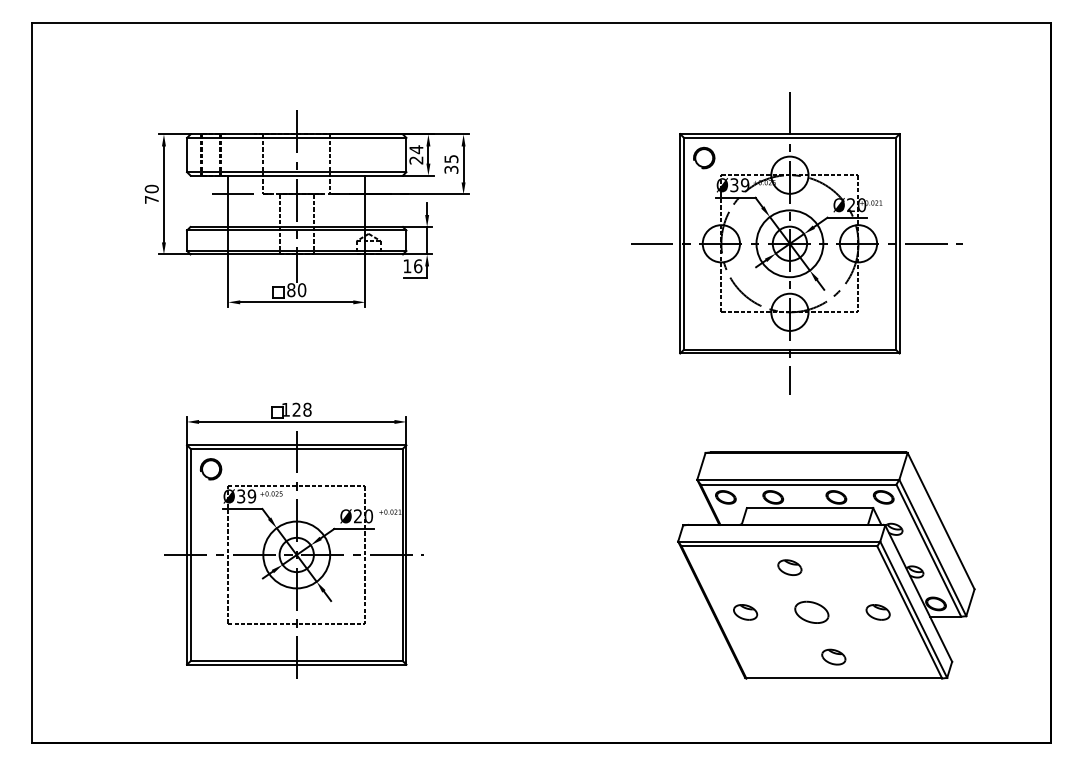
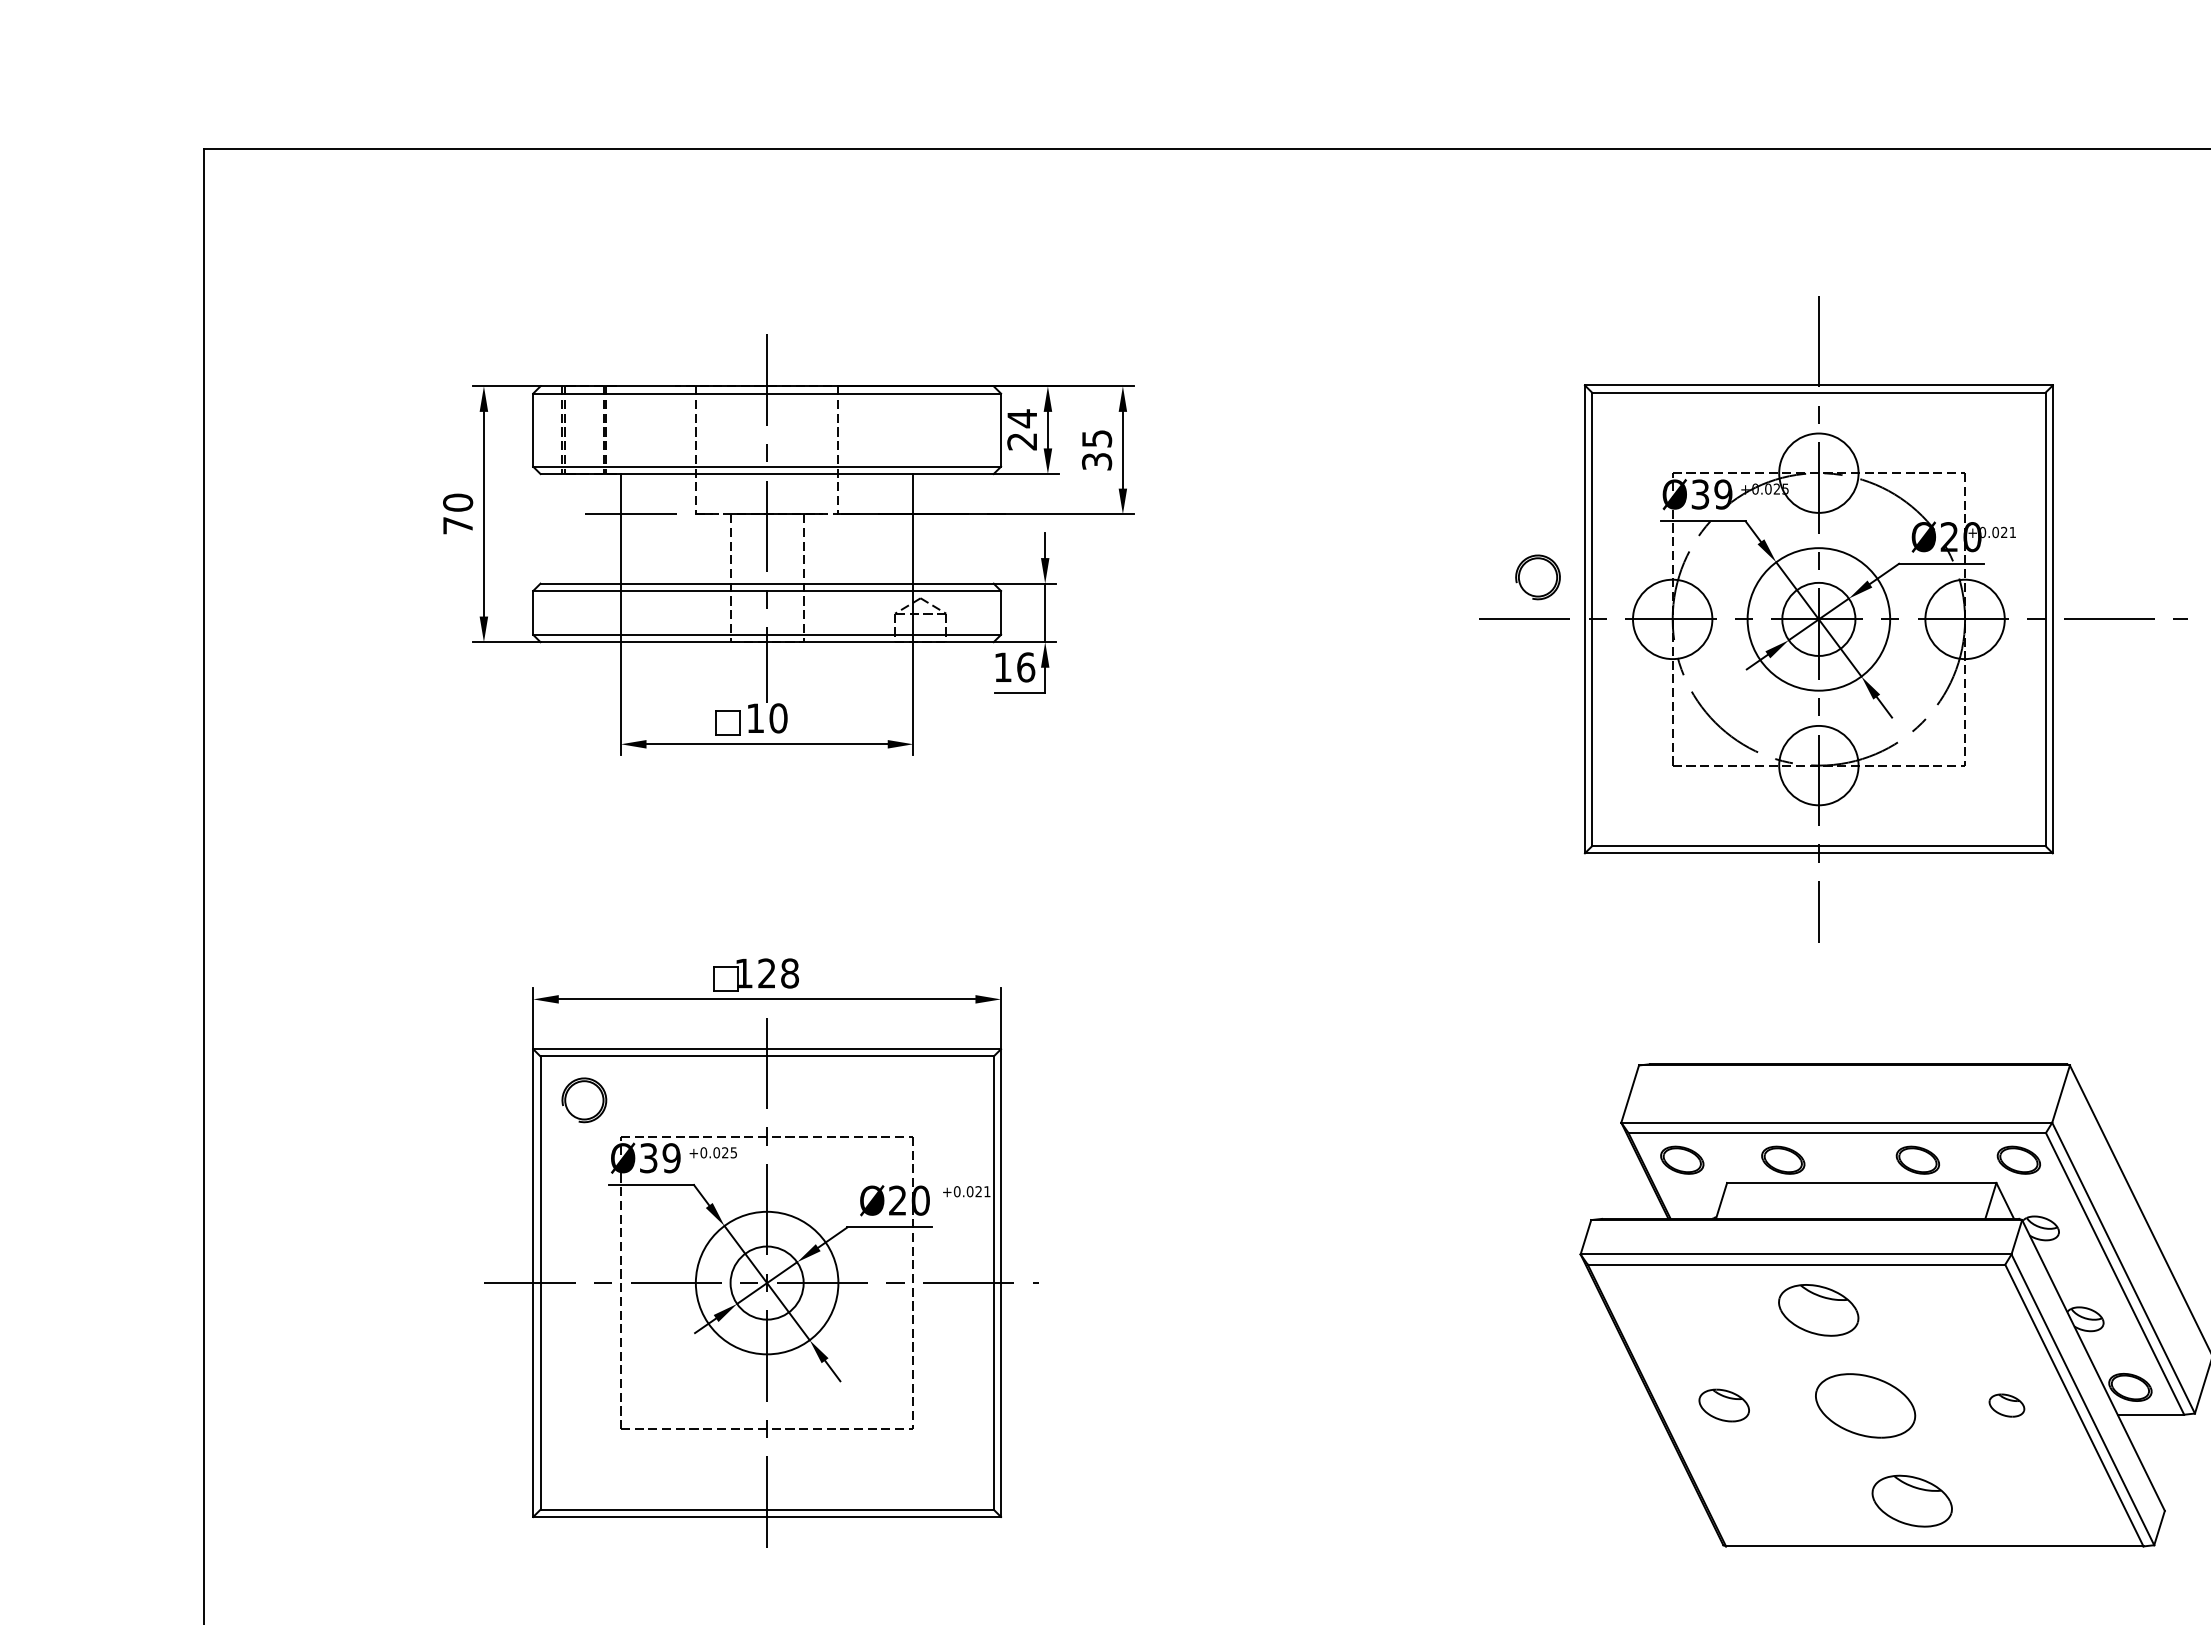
part: (704, 157) -> (1538, 576), moved
text: (291, 290) -> (755, 719), 80 -> 10
part: (789, 567) -> (1817, 1309), size x1.6
part: (811, 611) -> (1864, 1403), size x1.4
part: (877, 612) -> (2005, 1405), size x0.7
part: (833, 656) -> (1911, 1499), size x1.6

